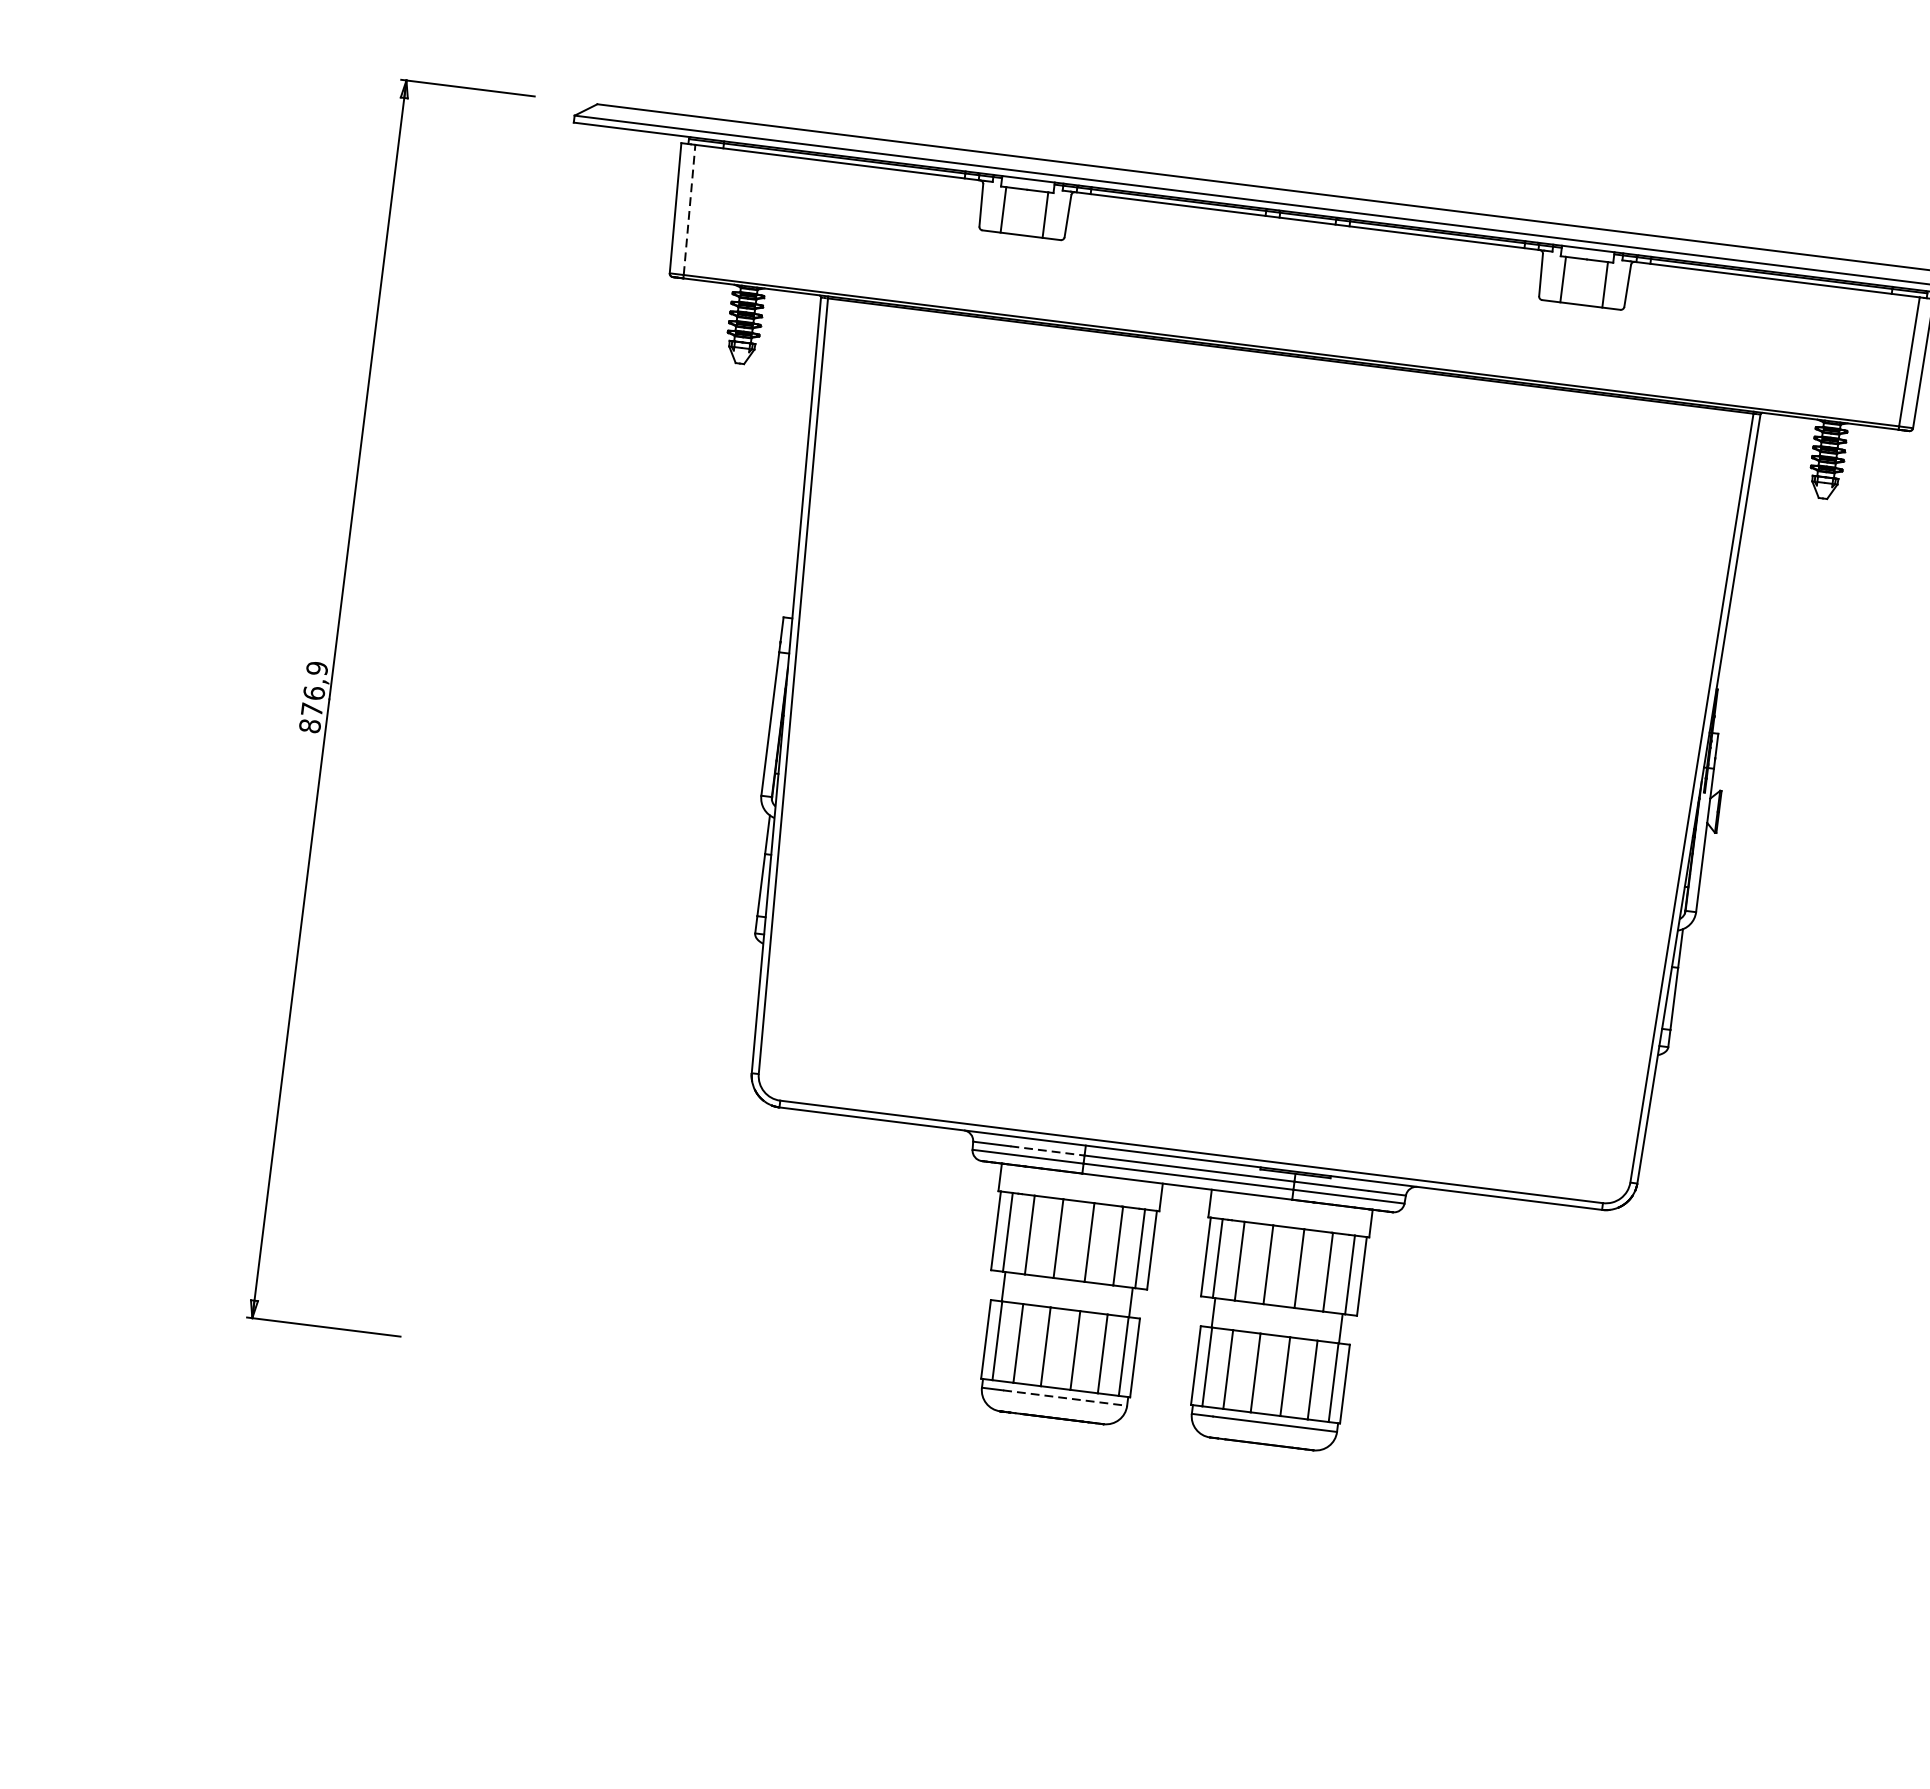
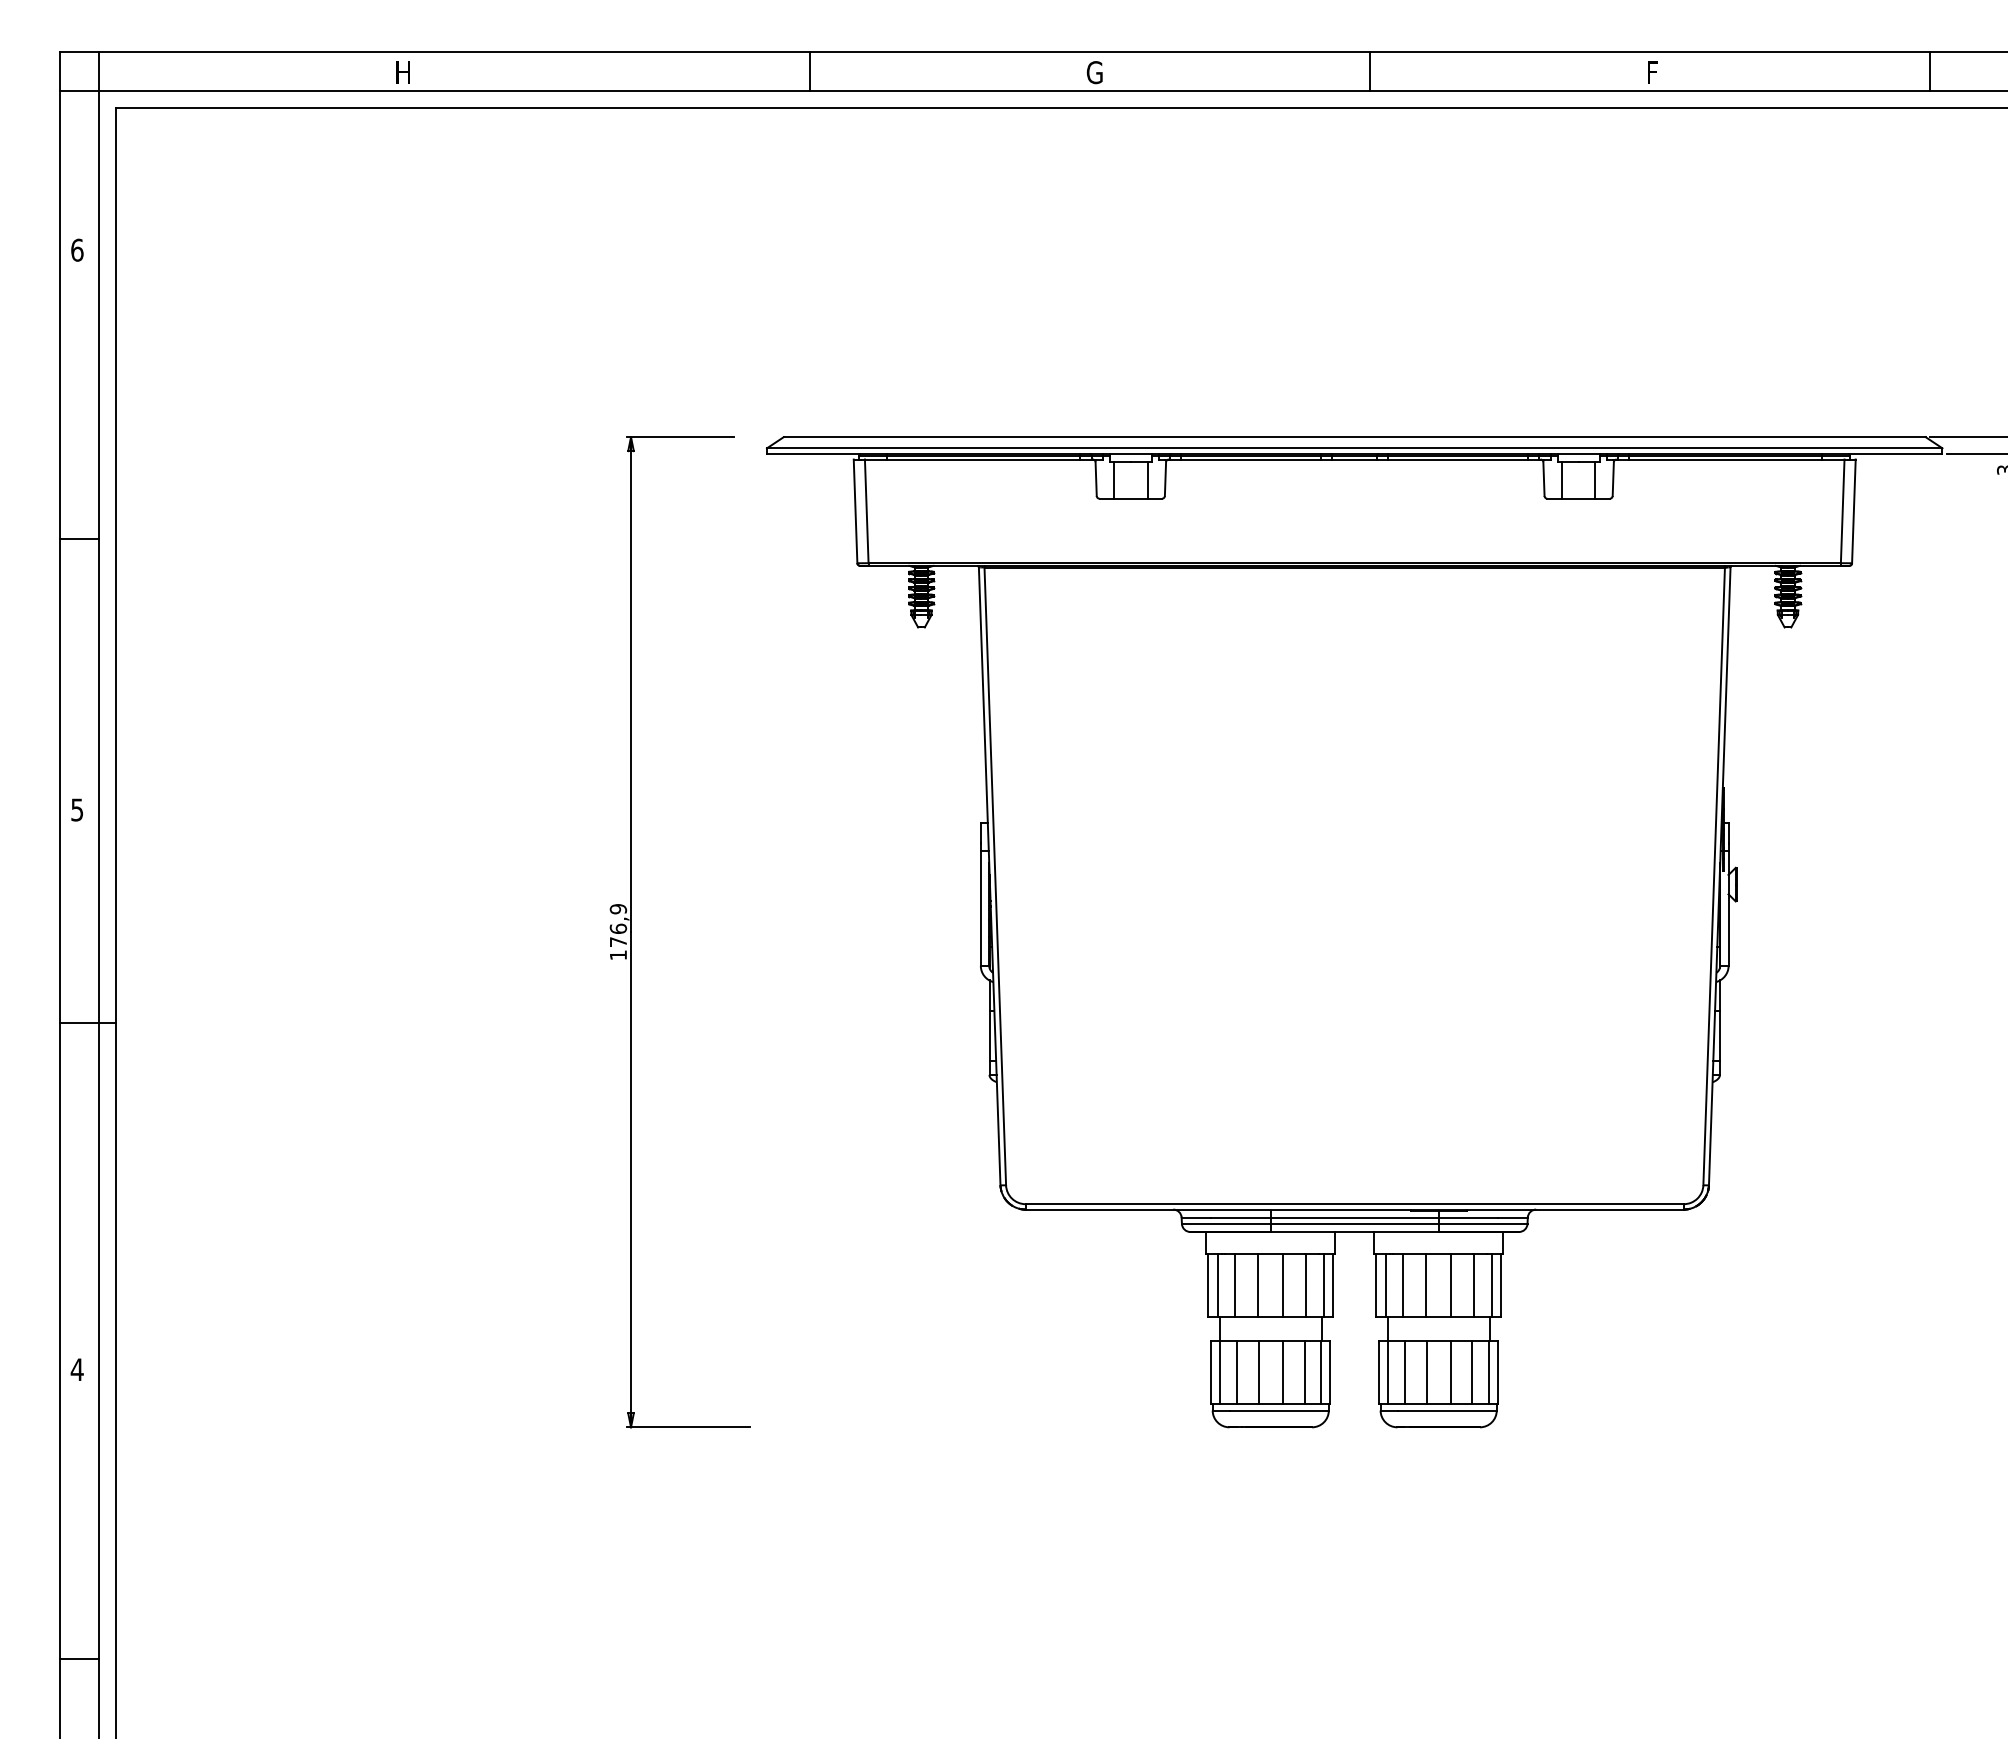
line: (689, 210) -> (866, 511), dashed -> solid
text: (310, 726) -> (618, 955), 876,9 -> 176,9
line: (1048, 1150) -> (1241, 1217), dashed -> solid
line: (1065, 1398) -> (1279, 1410), dashed -> solid

